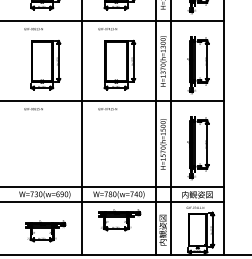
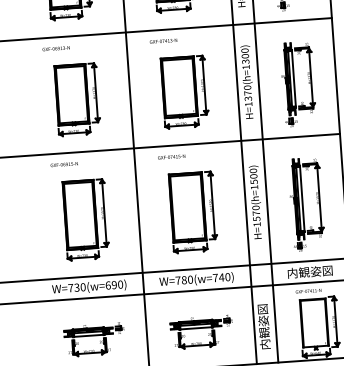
part: (119, 147) -> (192, 211), added
part: (45, 148) -> (85, 220), added
part: (119, 220) -> (201, 333), moved

